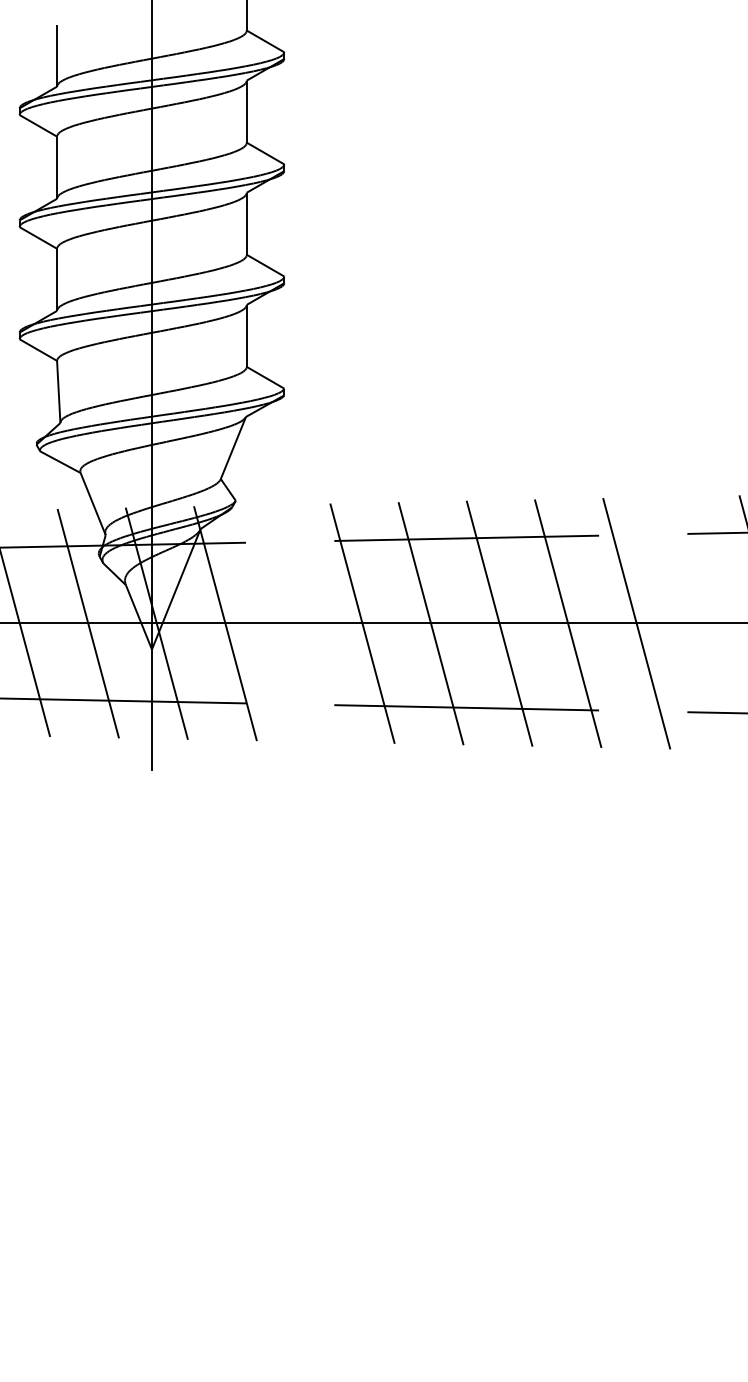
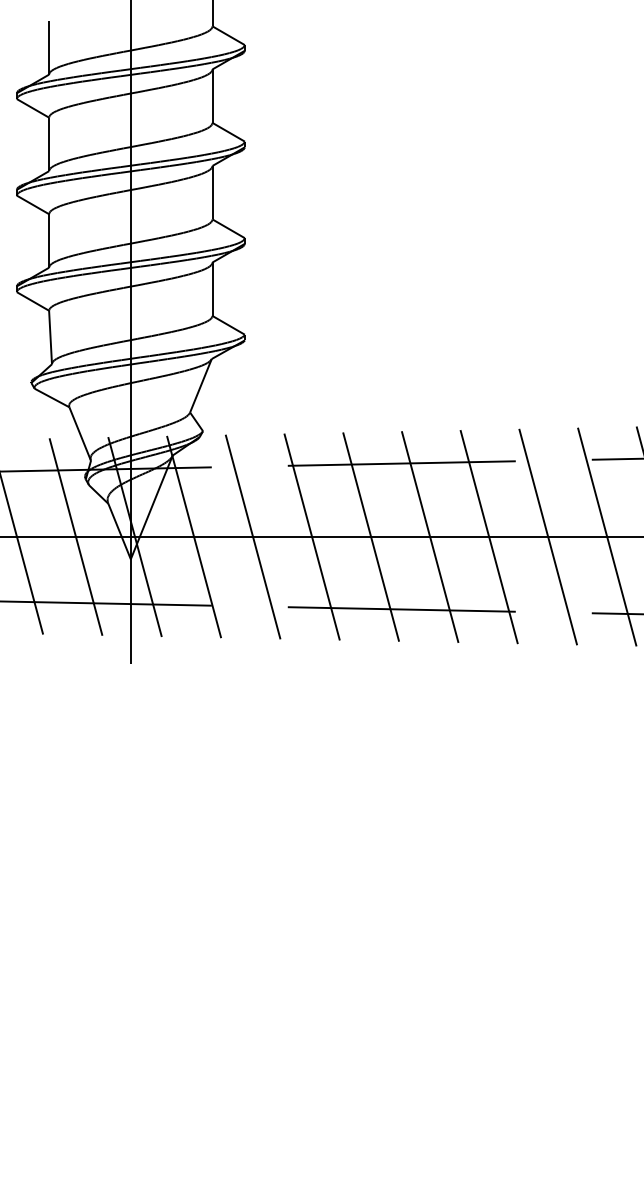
line: (293, 623) -> (252, 536), added
line: (704, 623) -> (606, 536), added

